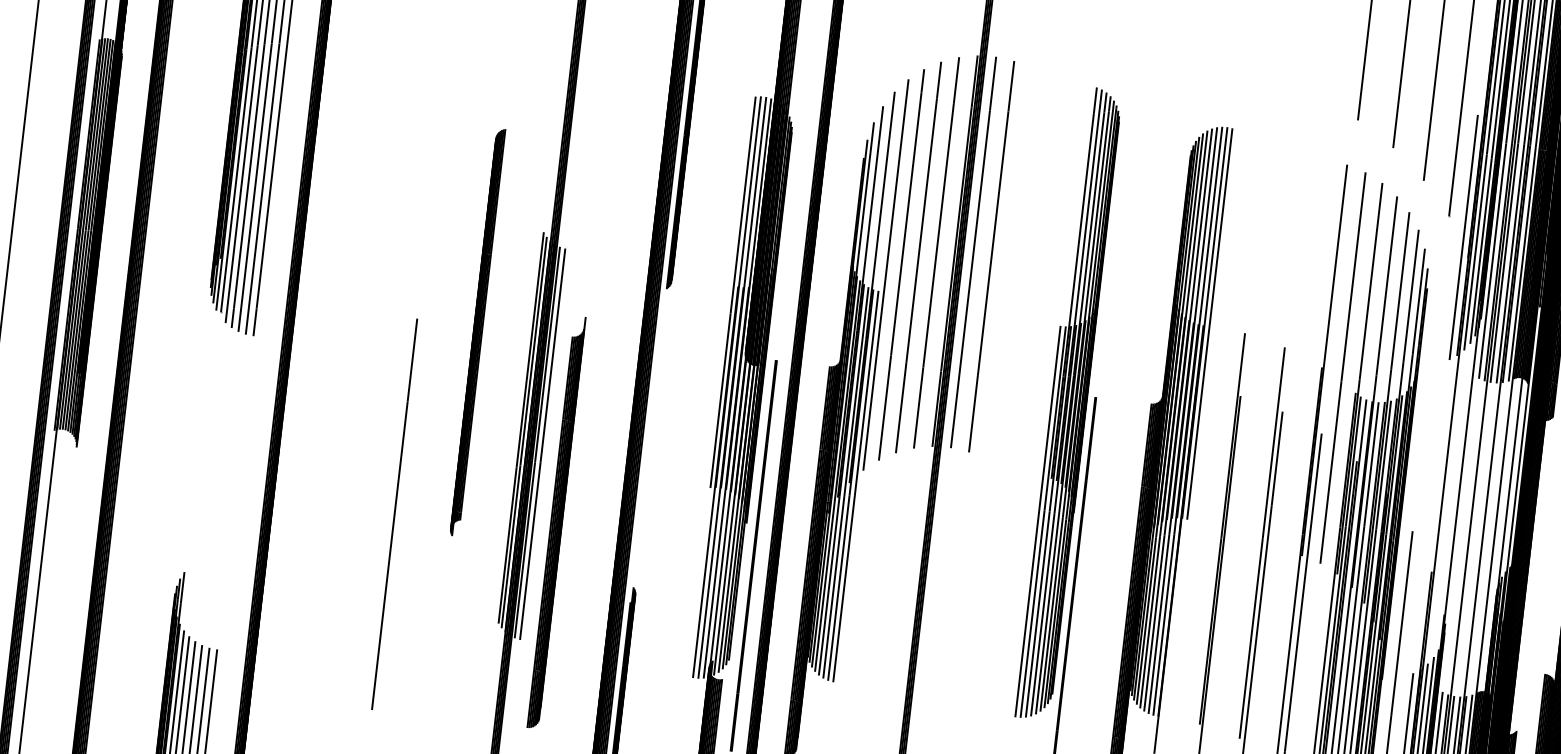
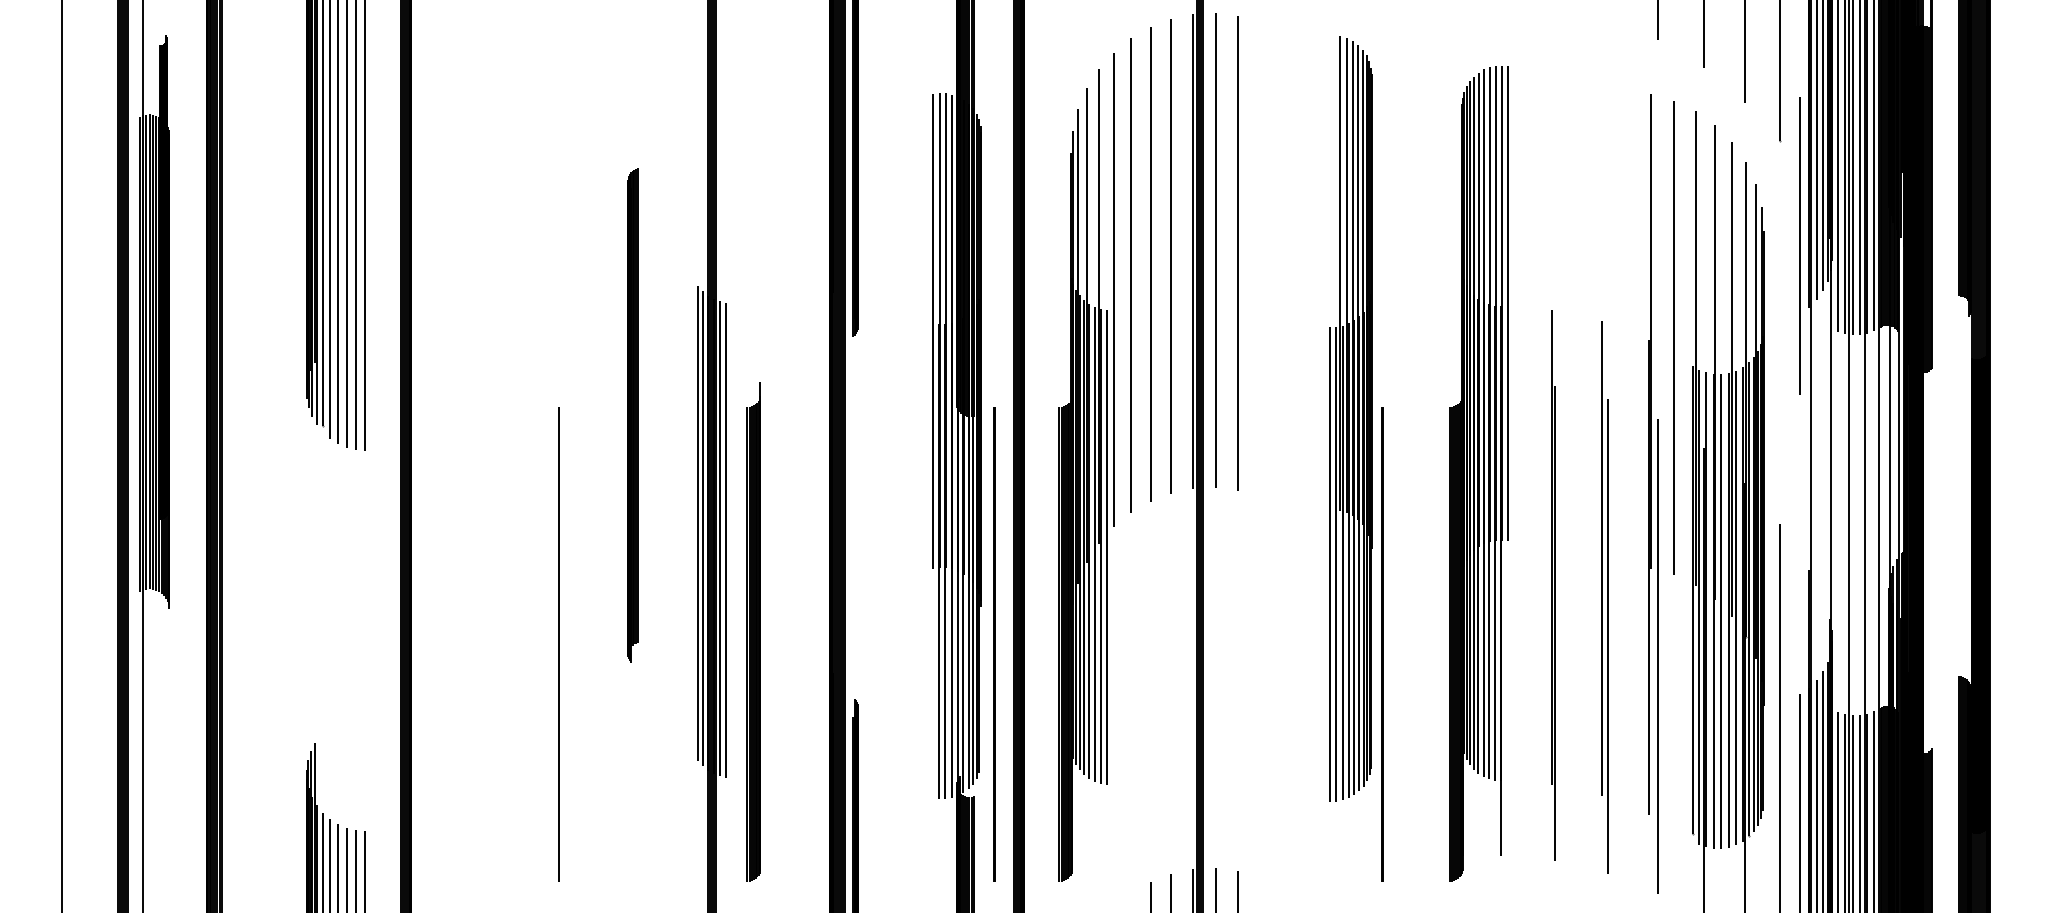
line: (1463, 236) -> (1799, 245), moved

